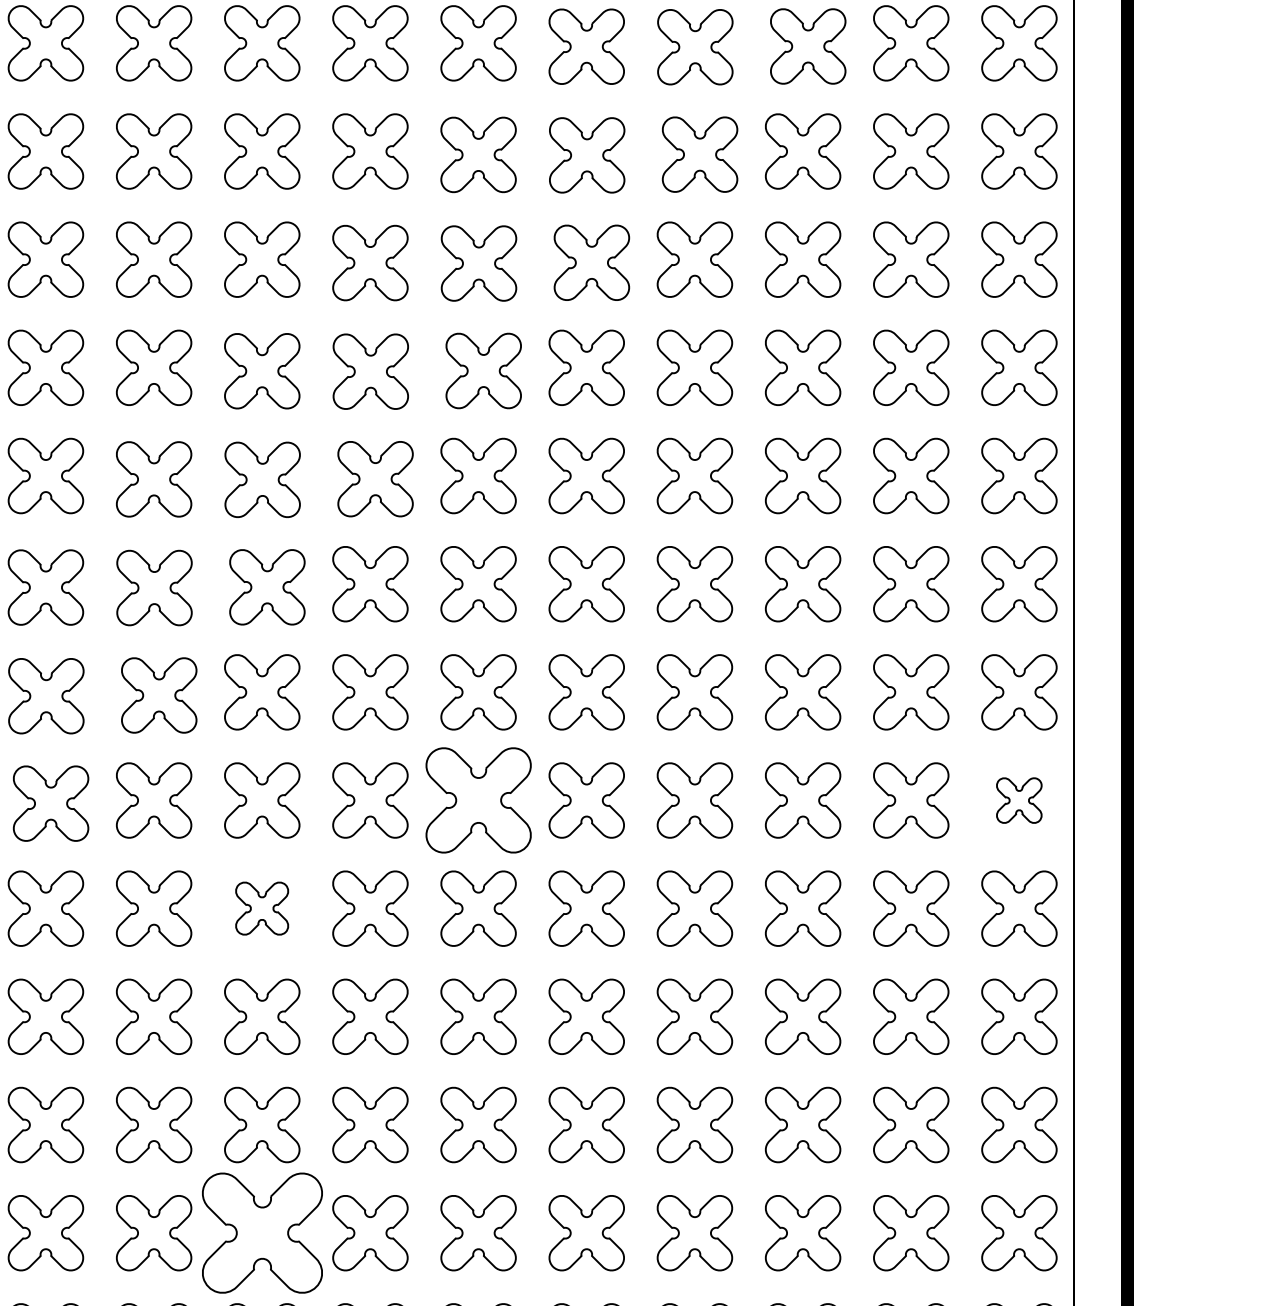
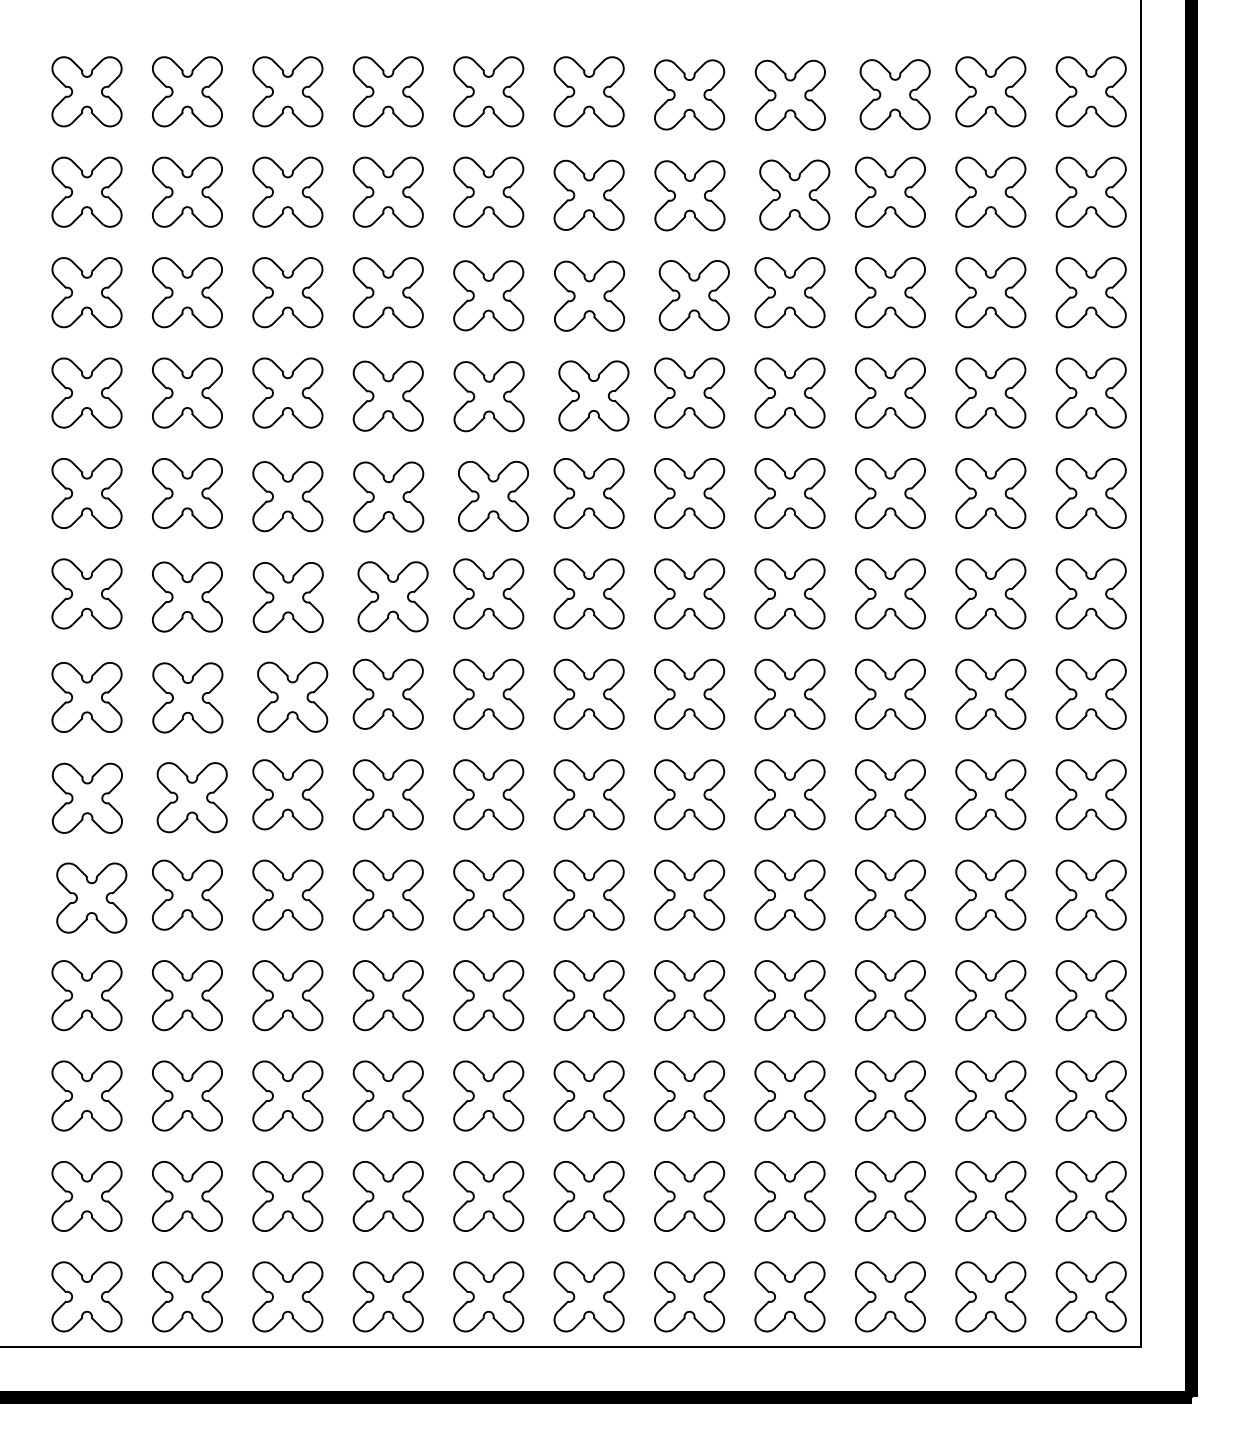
part: (477, 800) -> (588, 794), size x0.71
part: (1018, 800) -> (1090, 794), size x1.67
part: (261, 907) -> (387, 894), size x1.43
part: (261, 1233) -> (387, 1196), size x0.62

